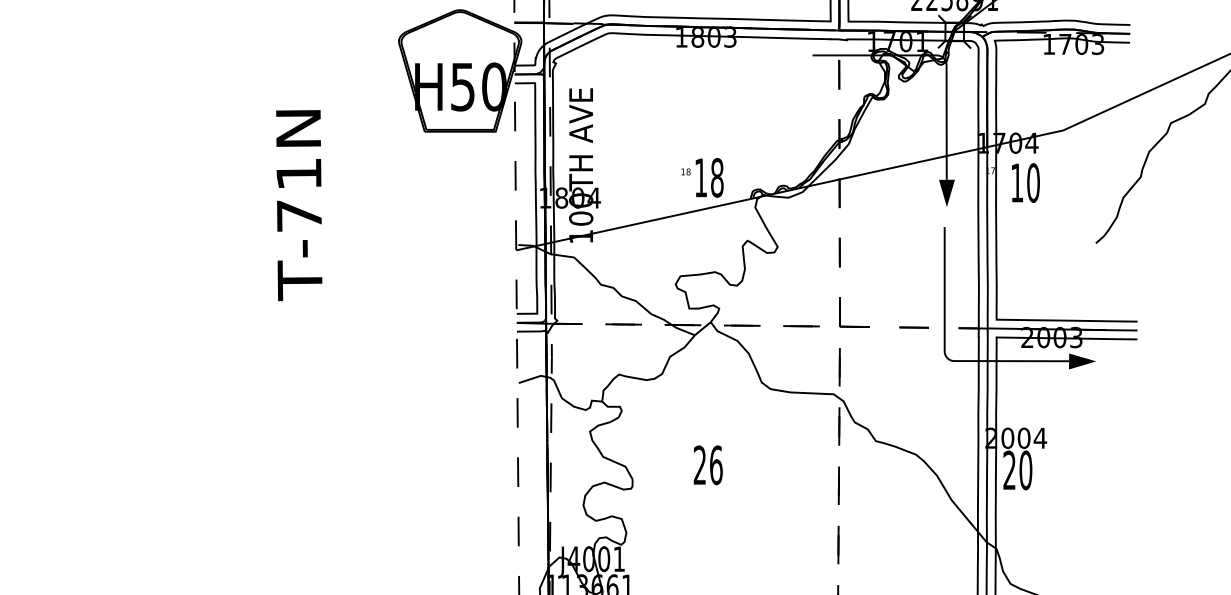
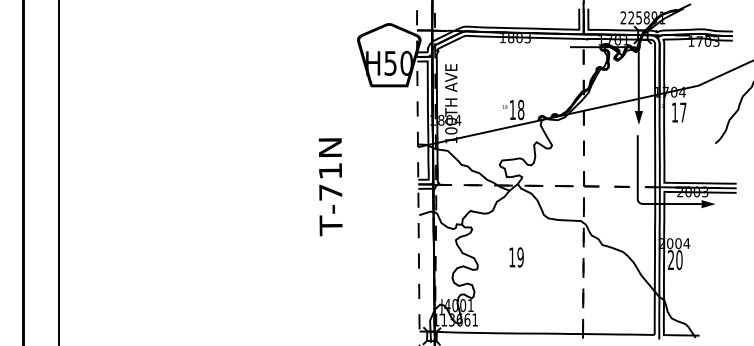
text: (1033, 182) -> (683, 112), 10 -> 17
text: (298, 206) -> (330, 187), moved
text: (708, 465) -> (516, 257), 26 -> 19

